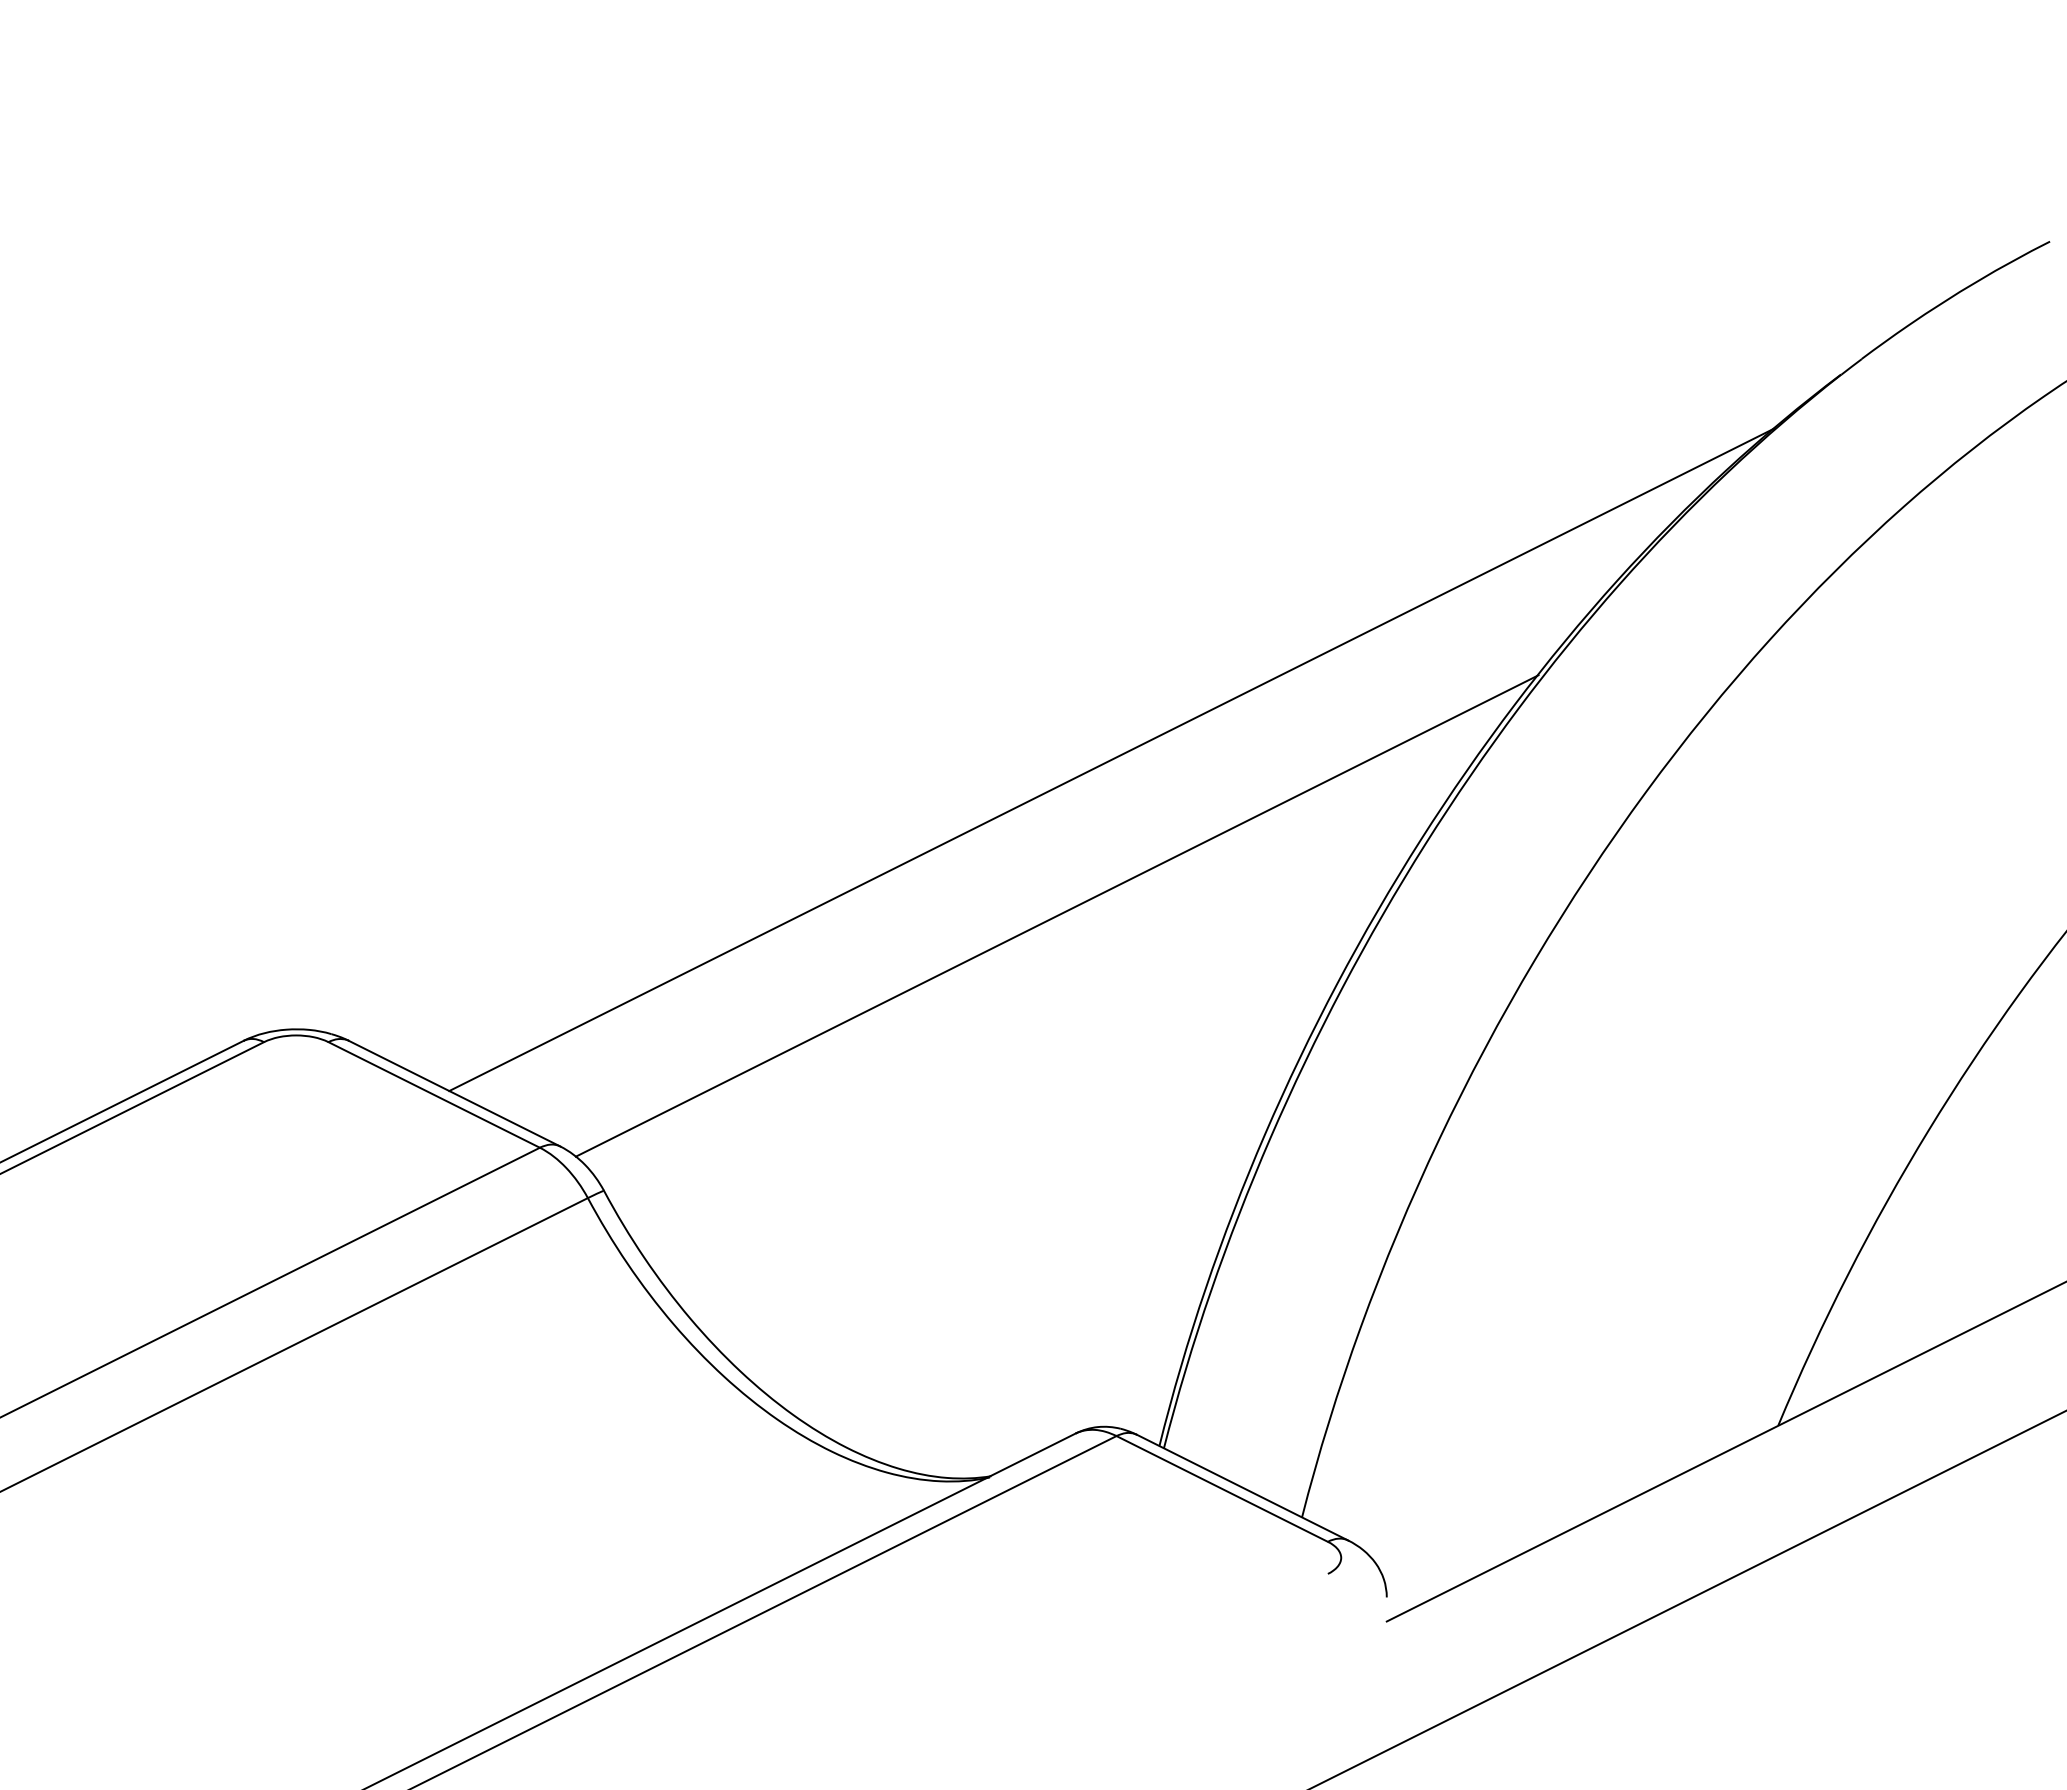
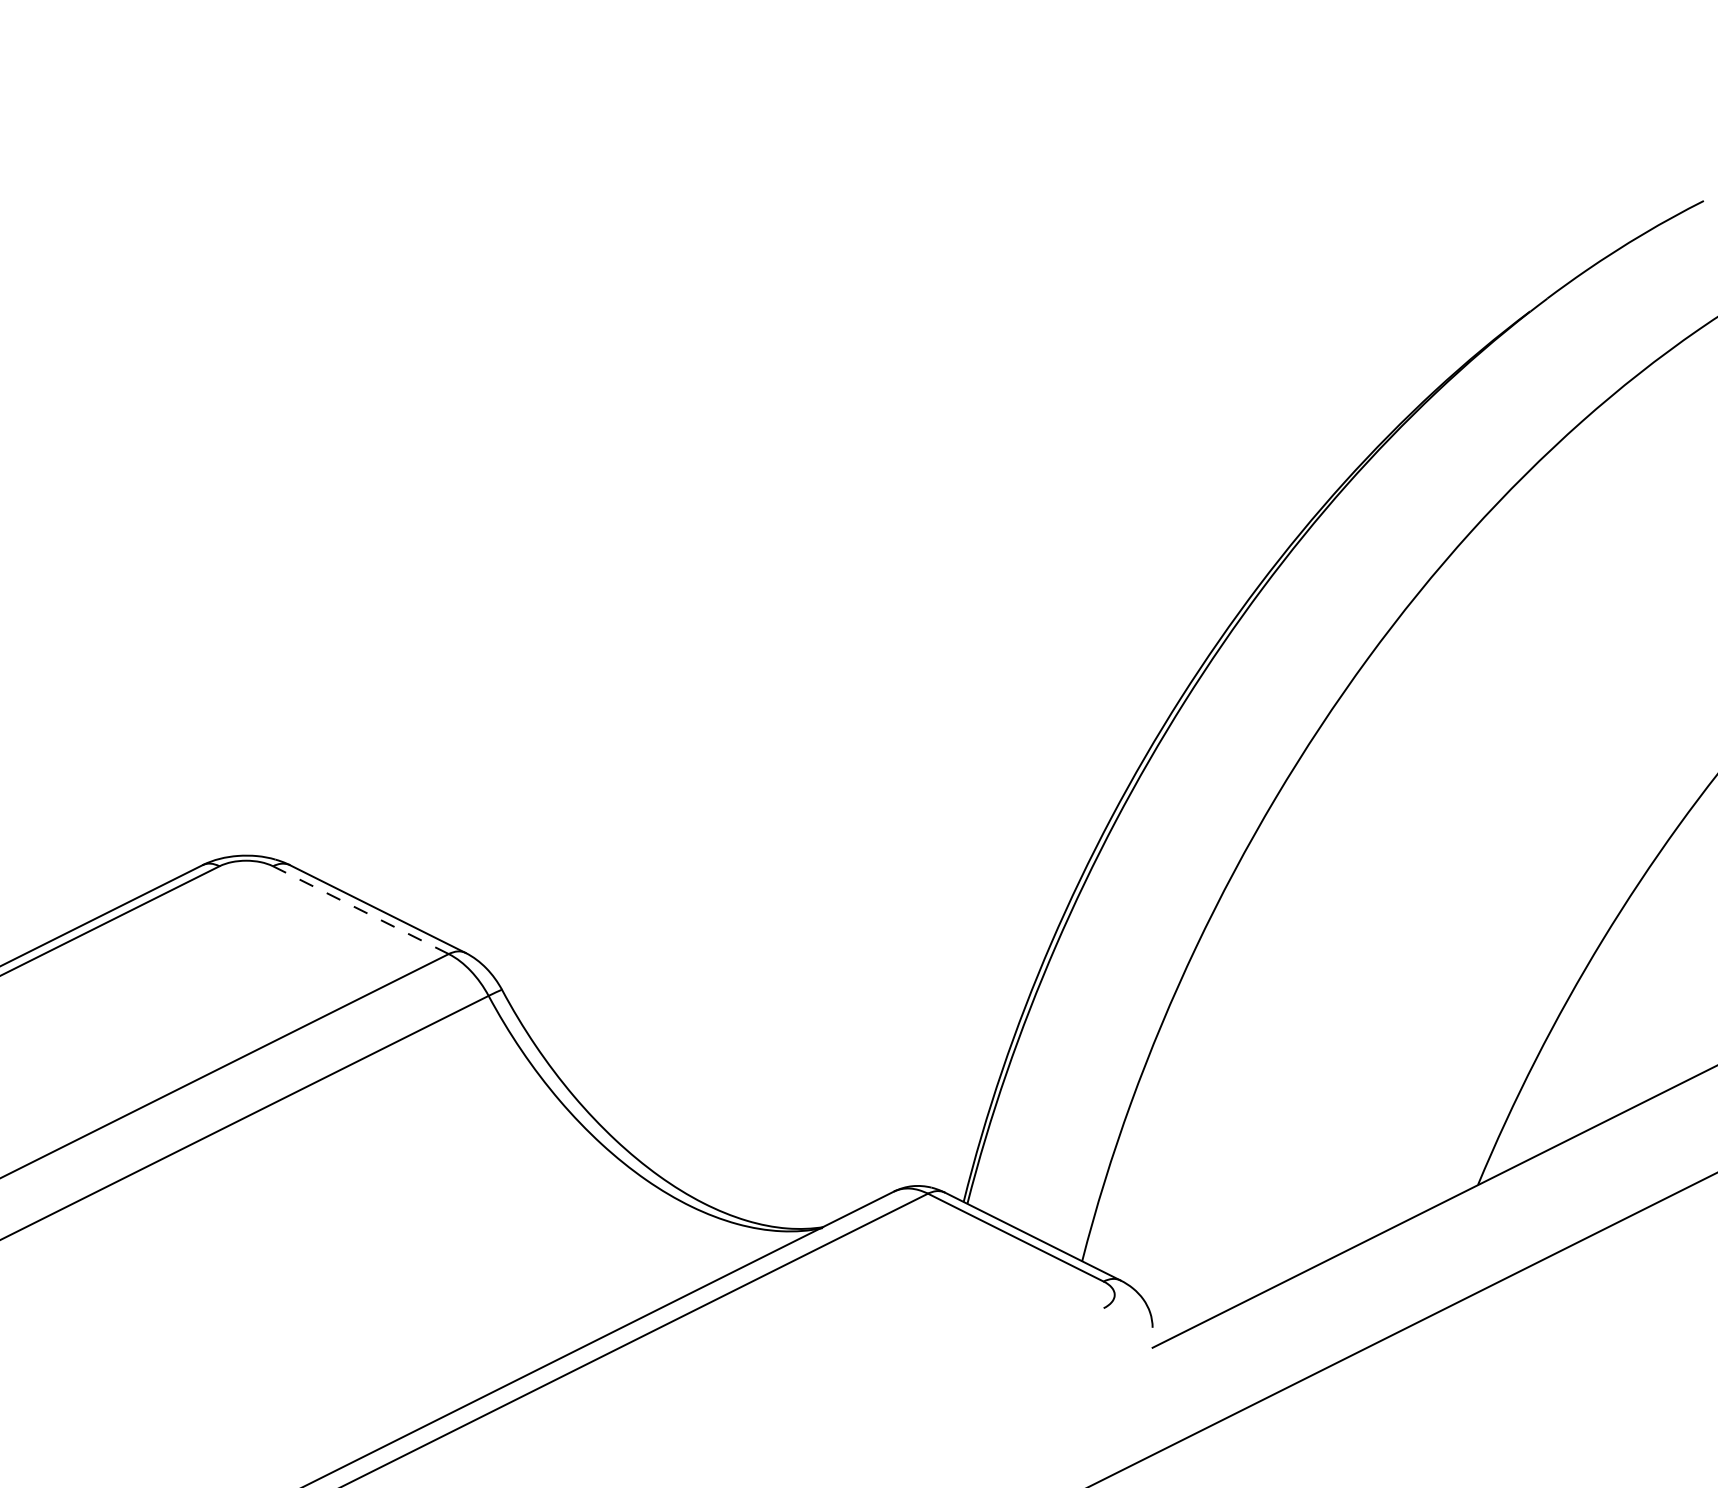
line: (1111, 759) -> (923, 631), removed
line: (1056, 915) -> (878, 761), removed
line: (433, 1094) -> (360, 909), solid -> dashed

